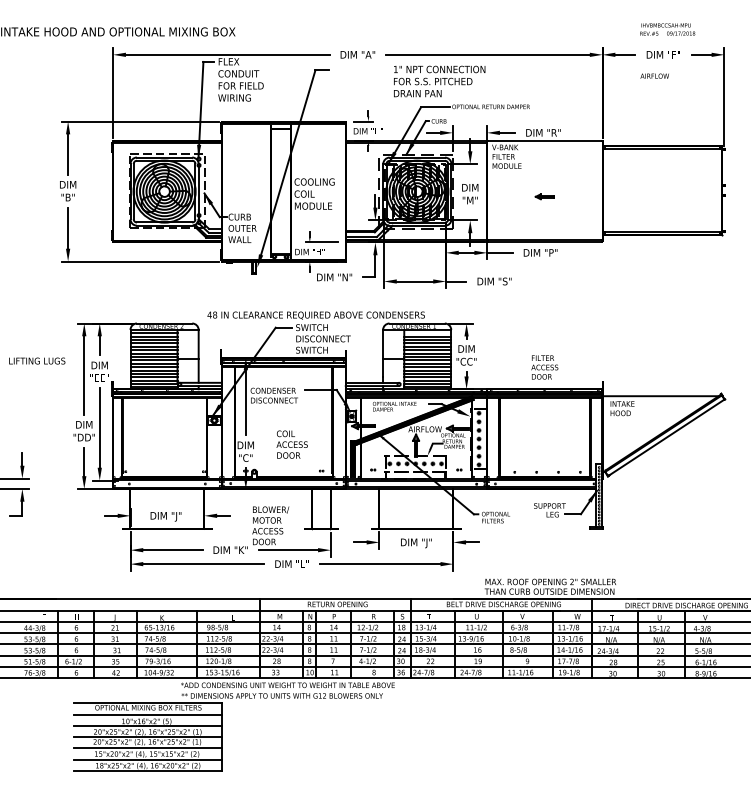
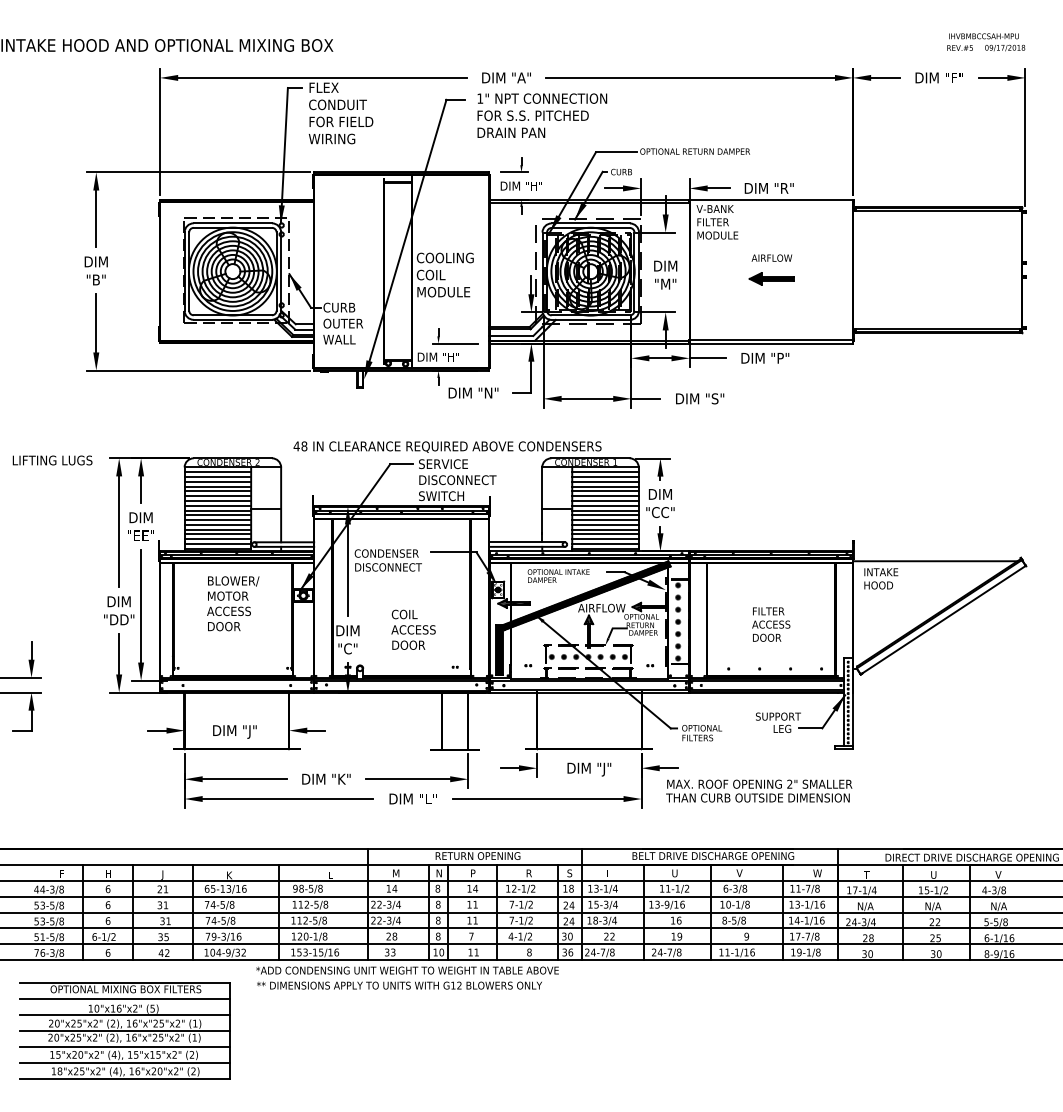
text: (667, 29) -> (986, 42), moved
text: (654, 75) -> (771, 257), moved
text: (439, 81) -> (542, 115), moved
part: (545, 196) -> (771, 278), size x1.67
text: (315, 327) -> (446, 464), SWITCH -> SERVICE
line: (427, 333) -> (605, 472), added
text: (37, 361) -> (52, 460), moved
text: (545, 367) -> (771, 624), moved
text: (270, 525) -> (233, 603), moved
text: (550, 586) -> (759, 790), moved
part: (147, 736) -> (124, 1030), moved

